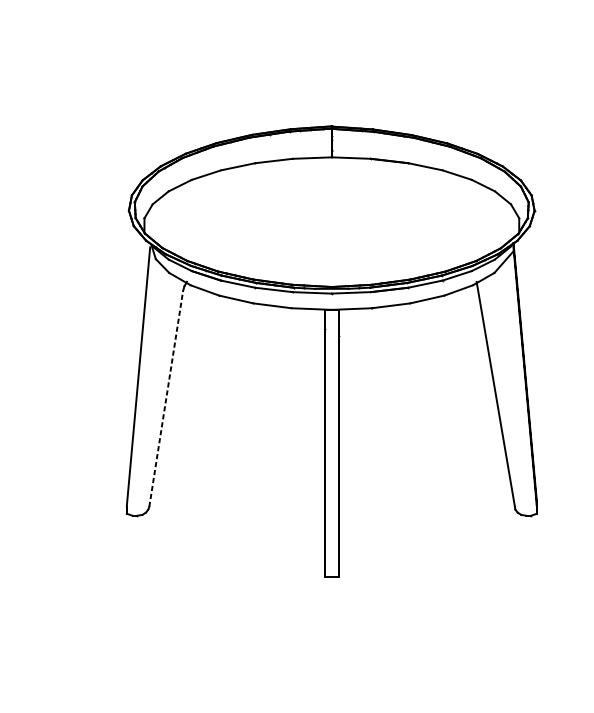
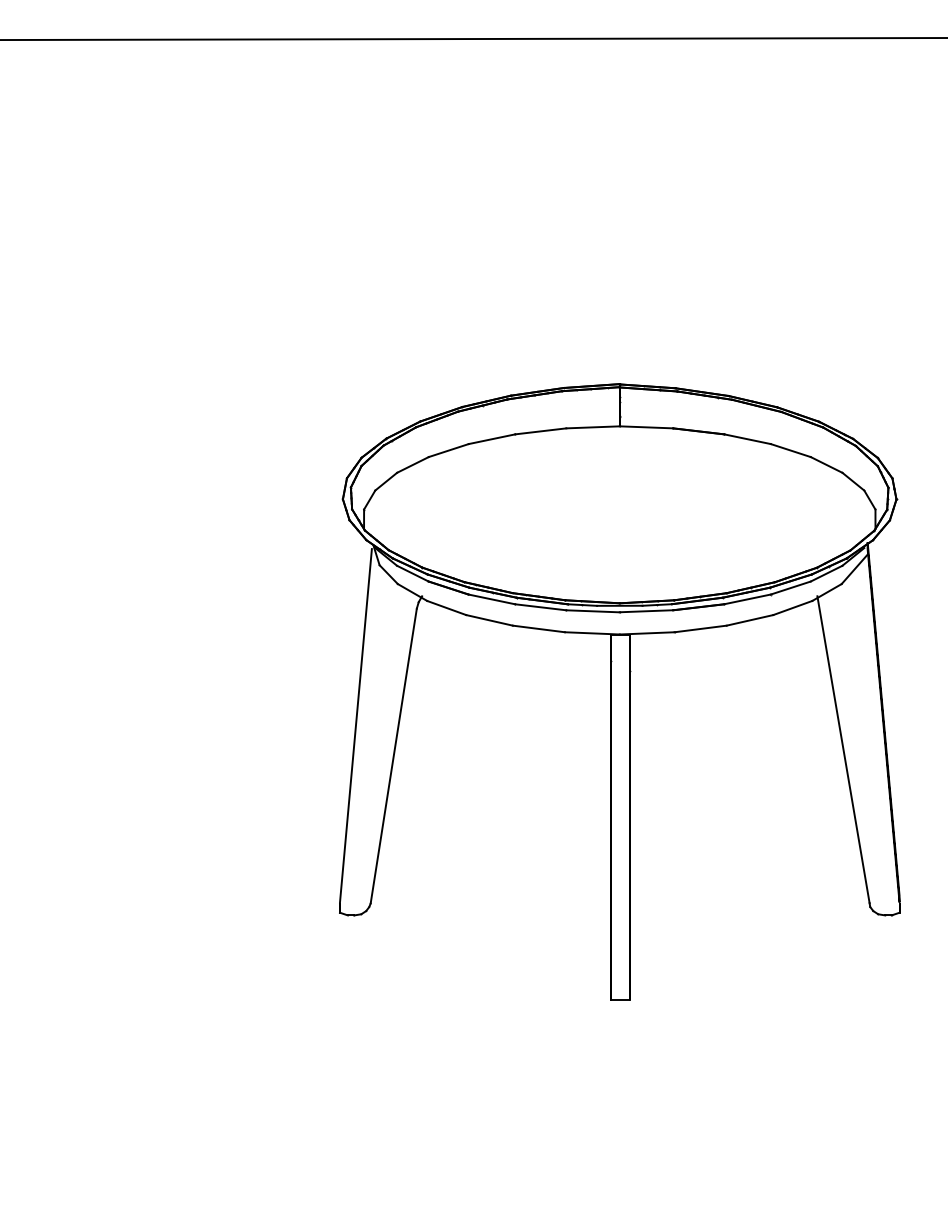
line: (166, 398) -> (393, 755), dashed -> solid

